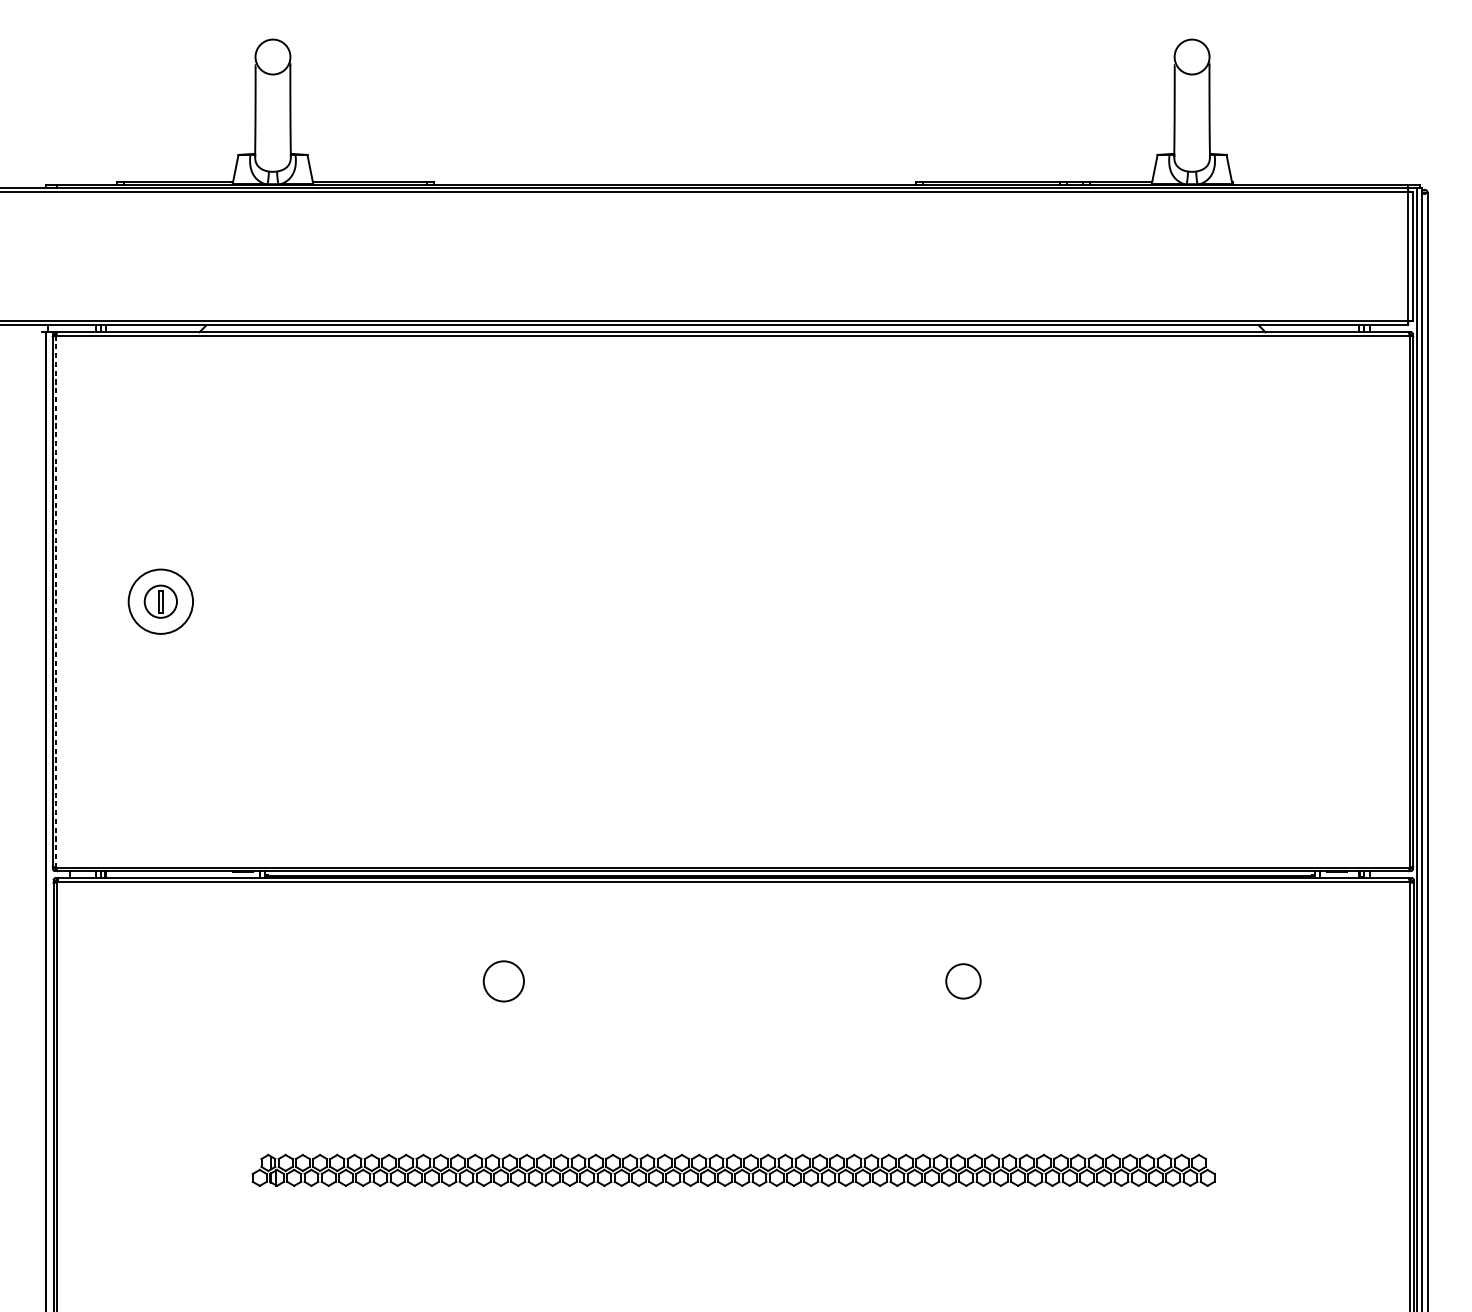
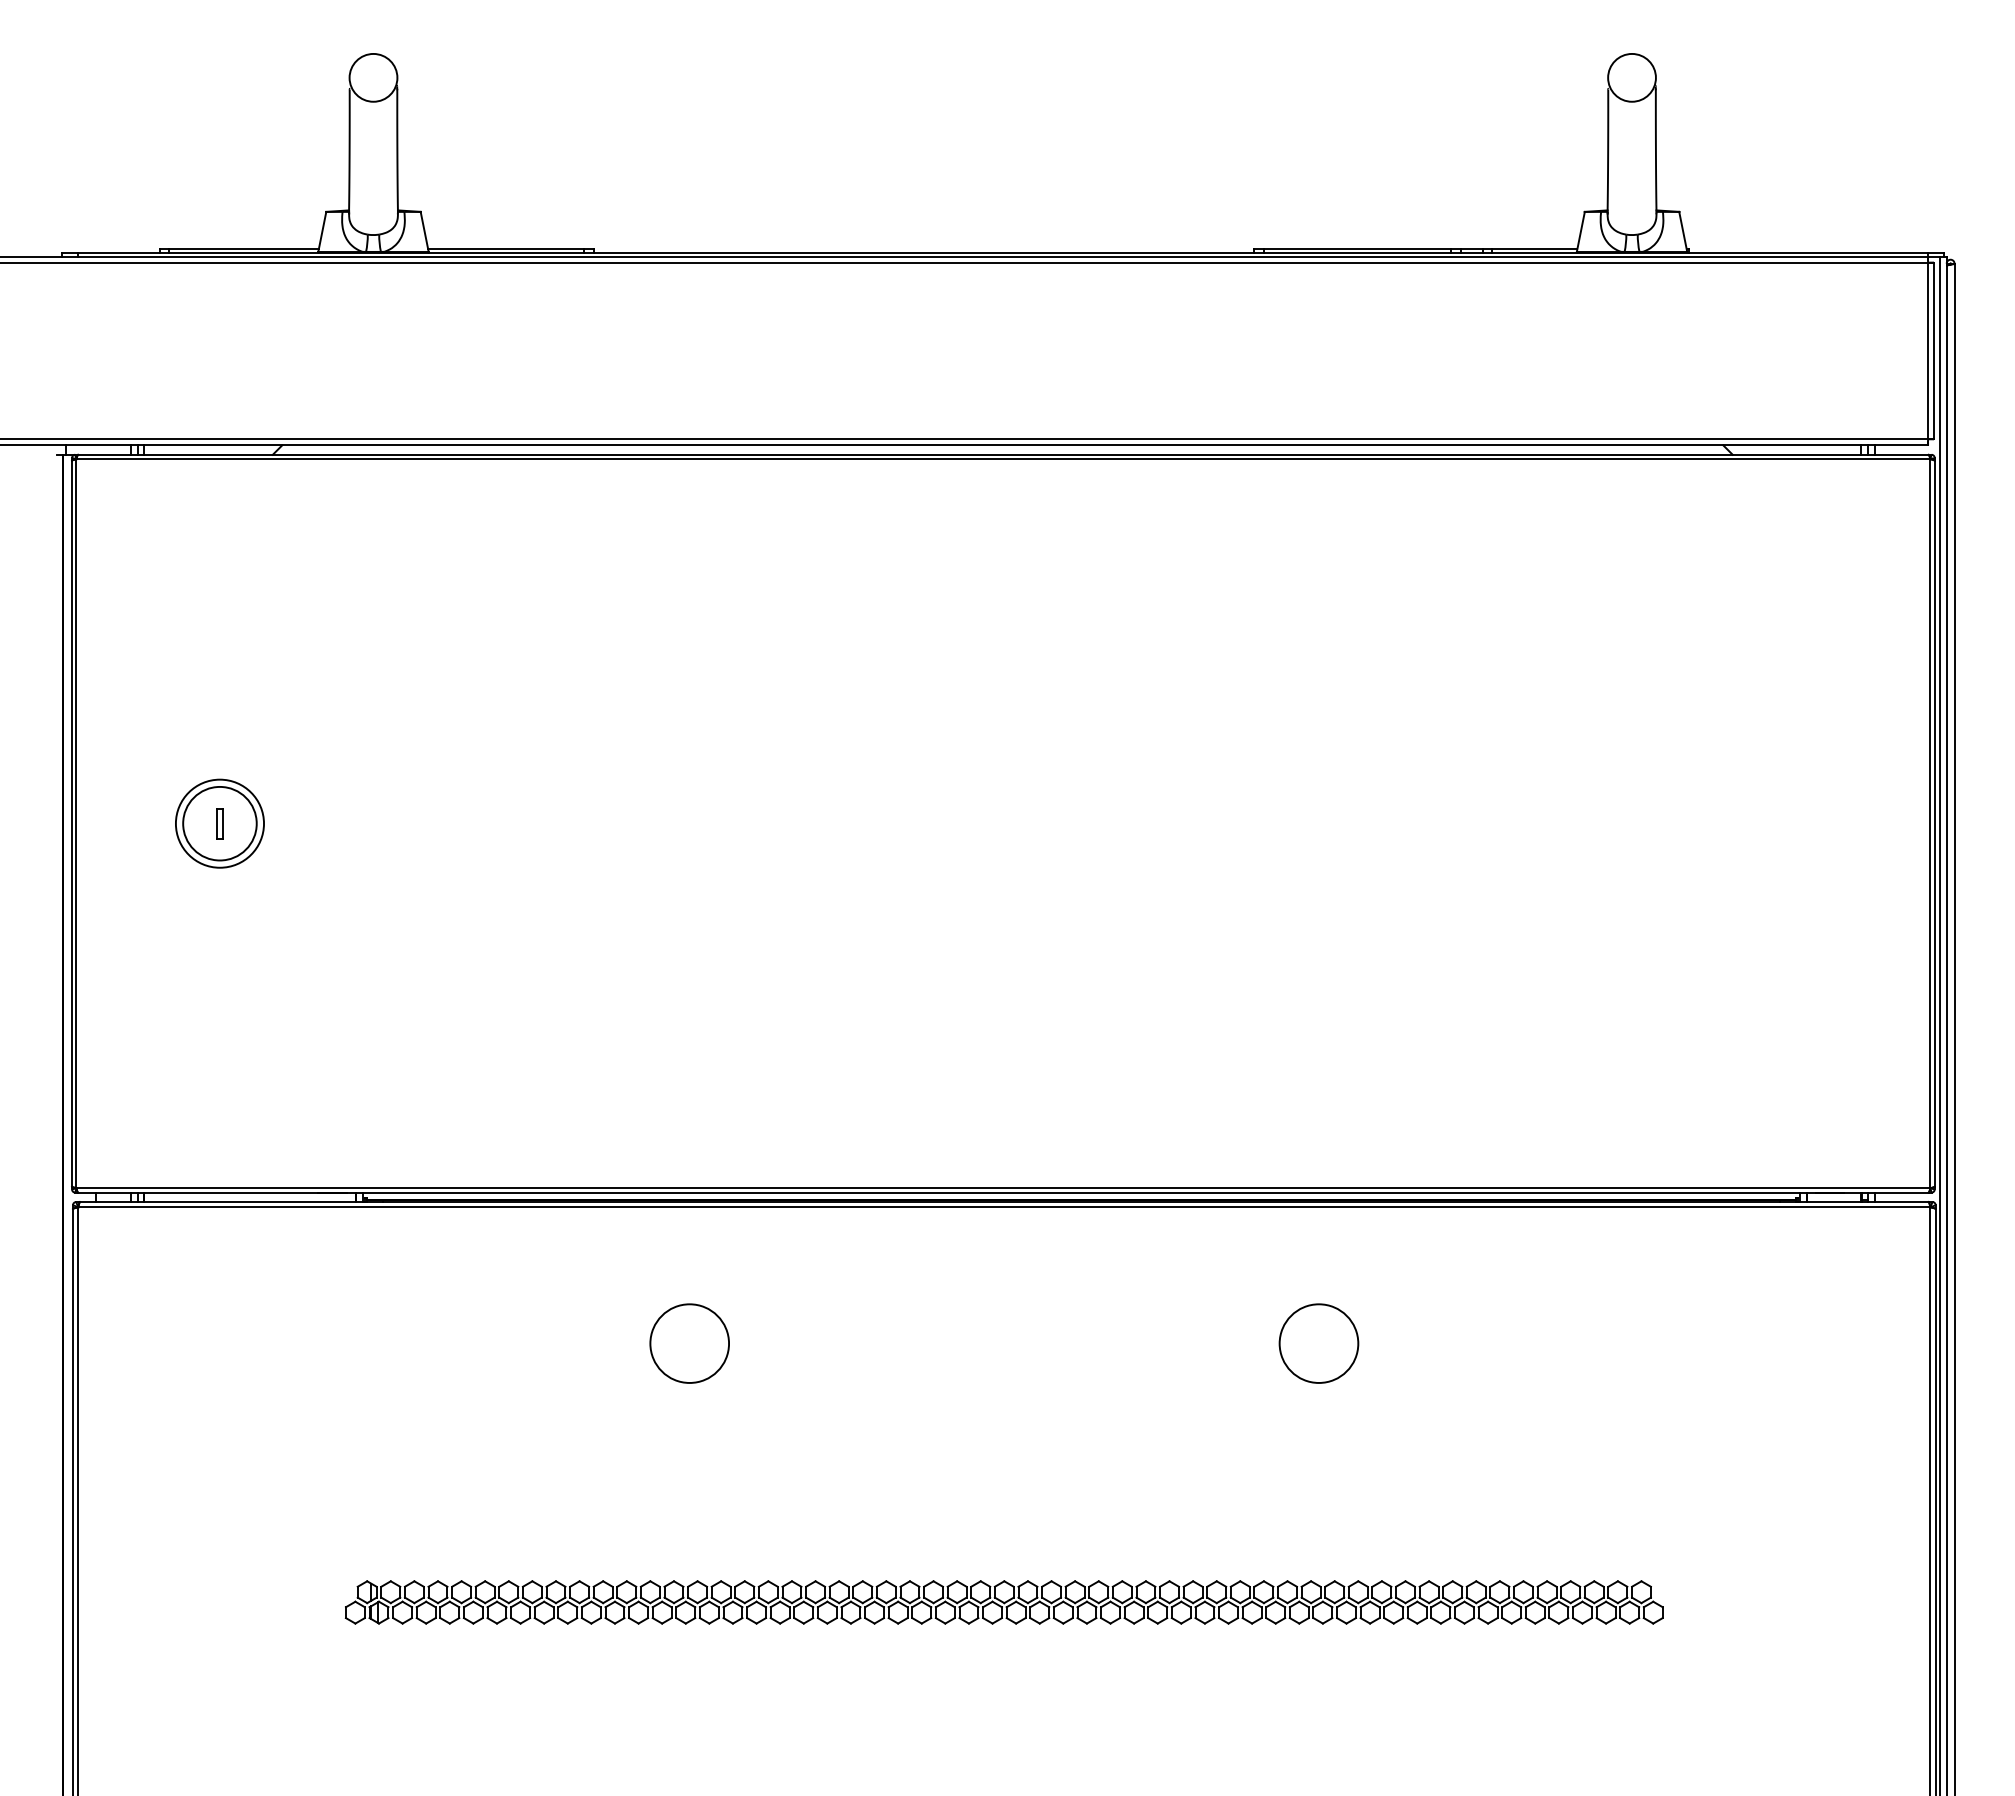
line: (56, 601) -> (76, 823), dashed -> solid
circle: (160, 601) -> (219, 823), size x1.67
circle: (503, 981) -> (689, 1343), size x1.43
circle: (963, 981) -> (1318, 1343), size x1.67

